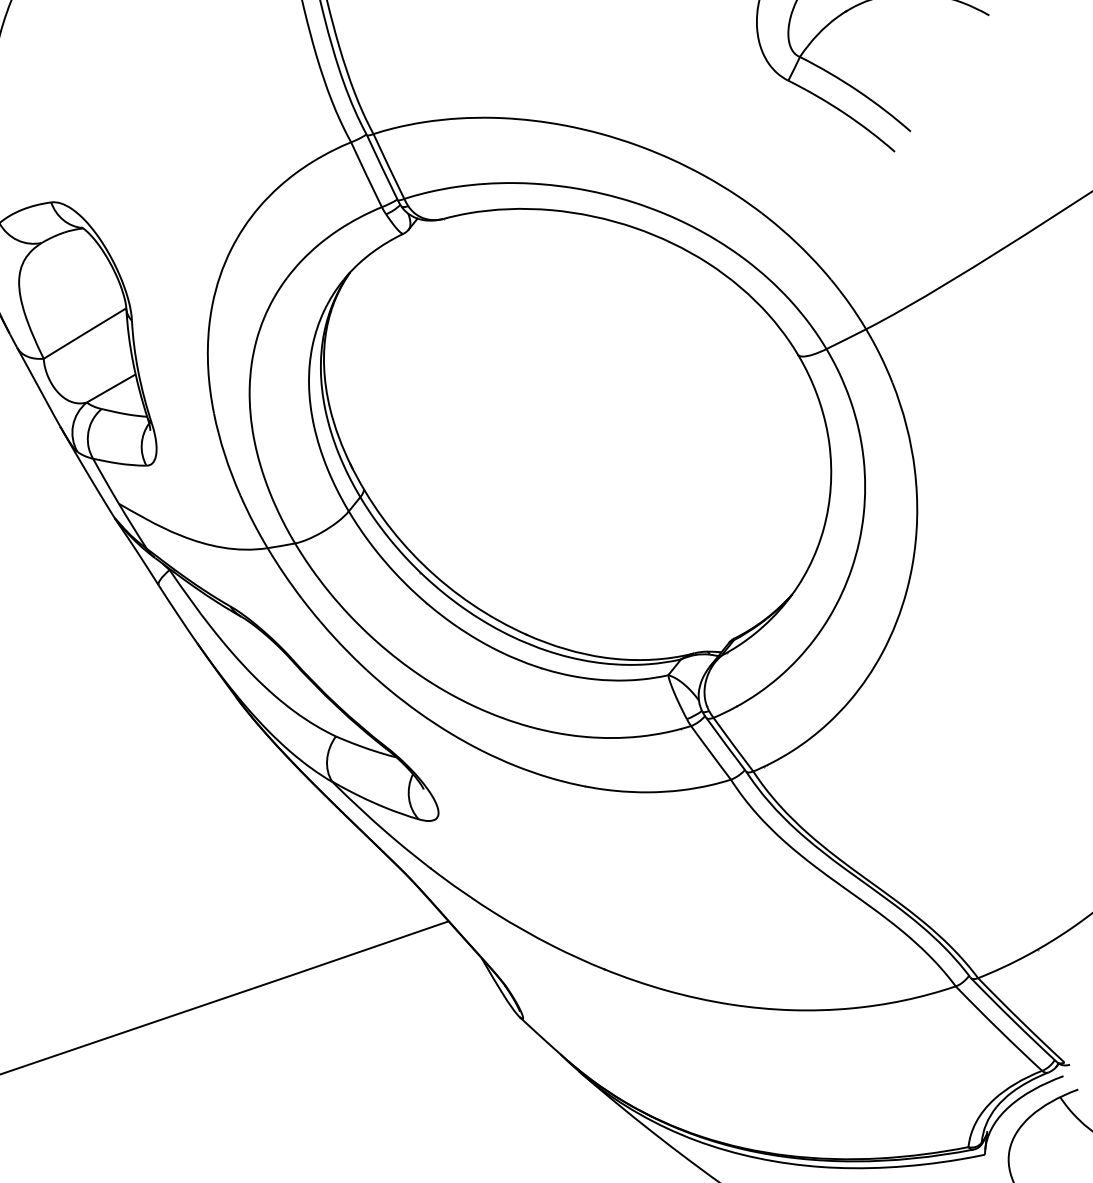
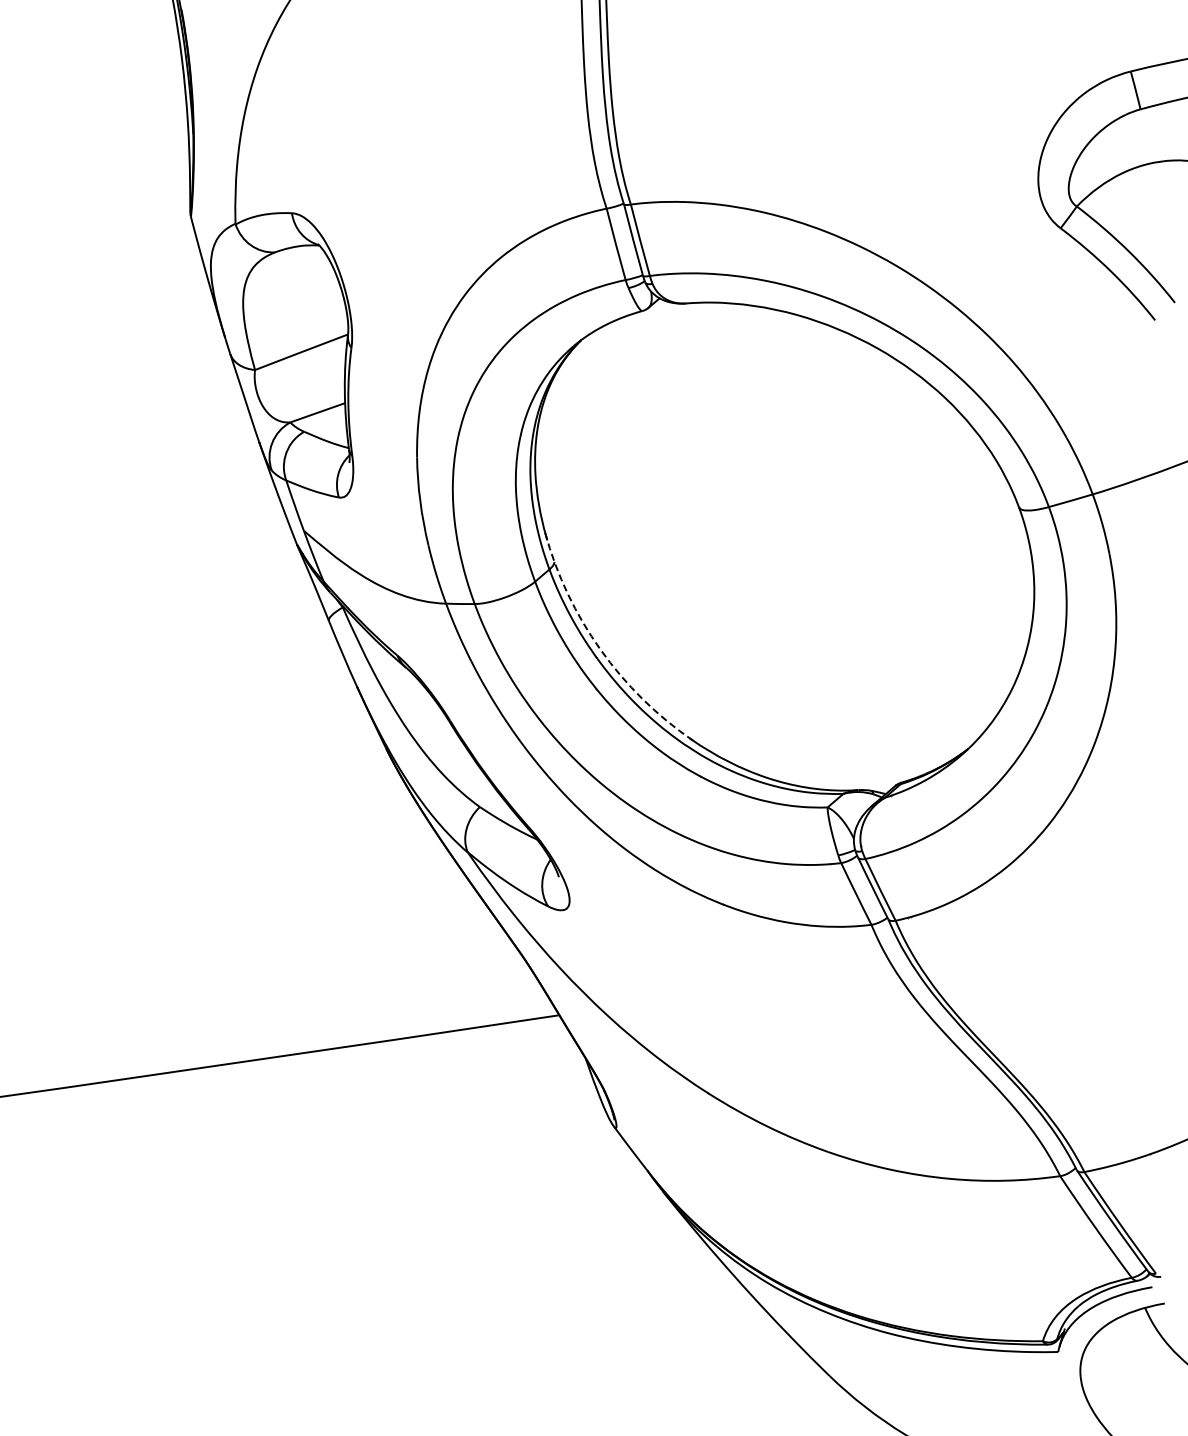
arc: (423, 564) -> (600, 649), solid -> dashed

